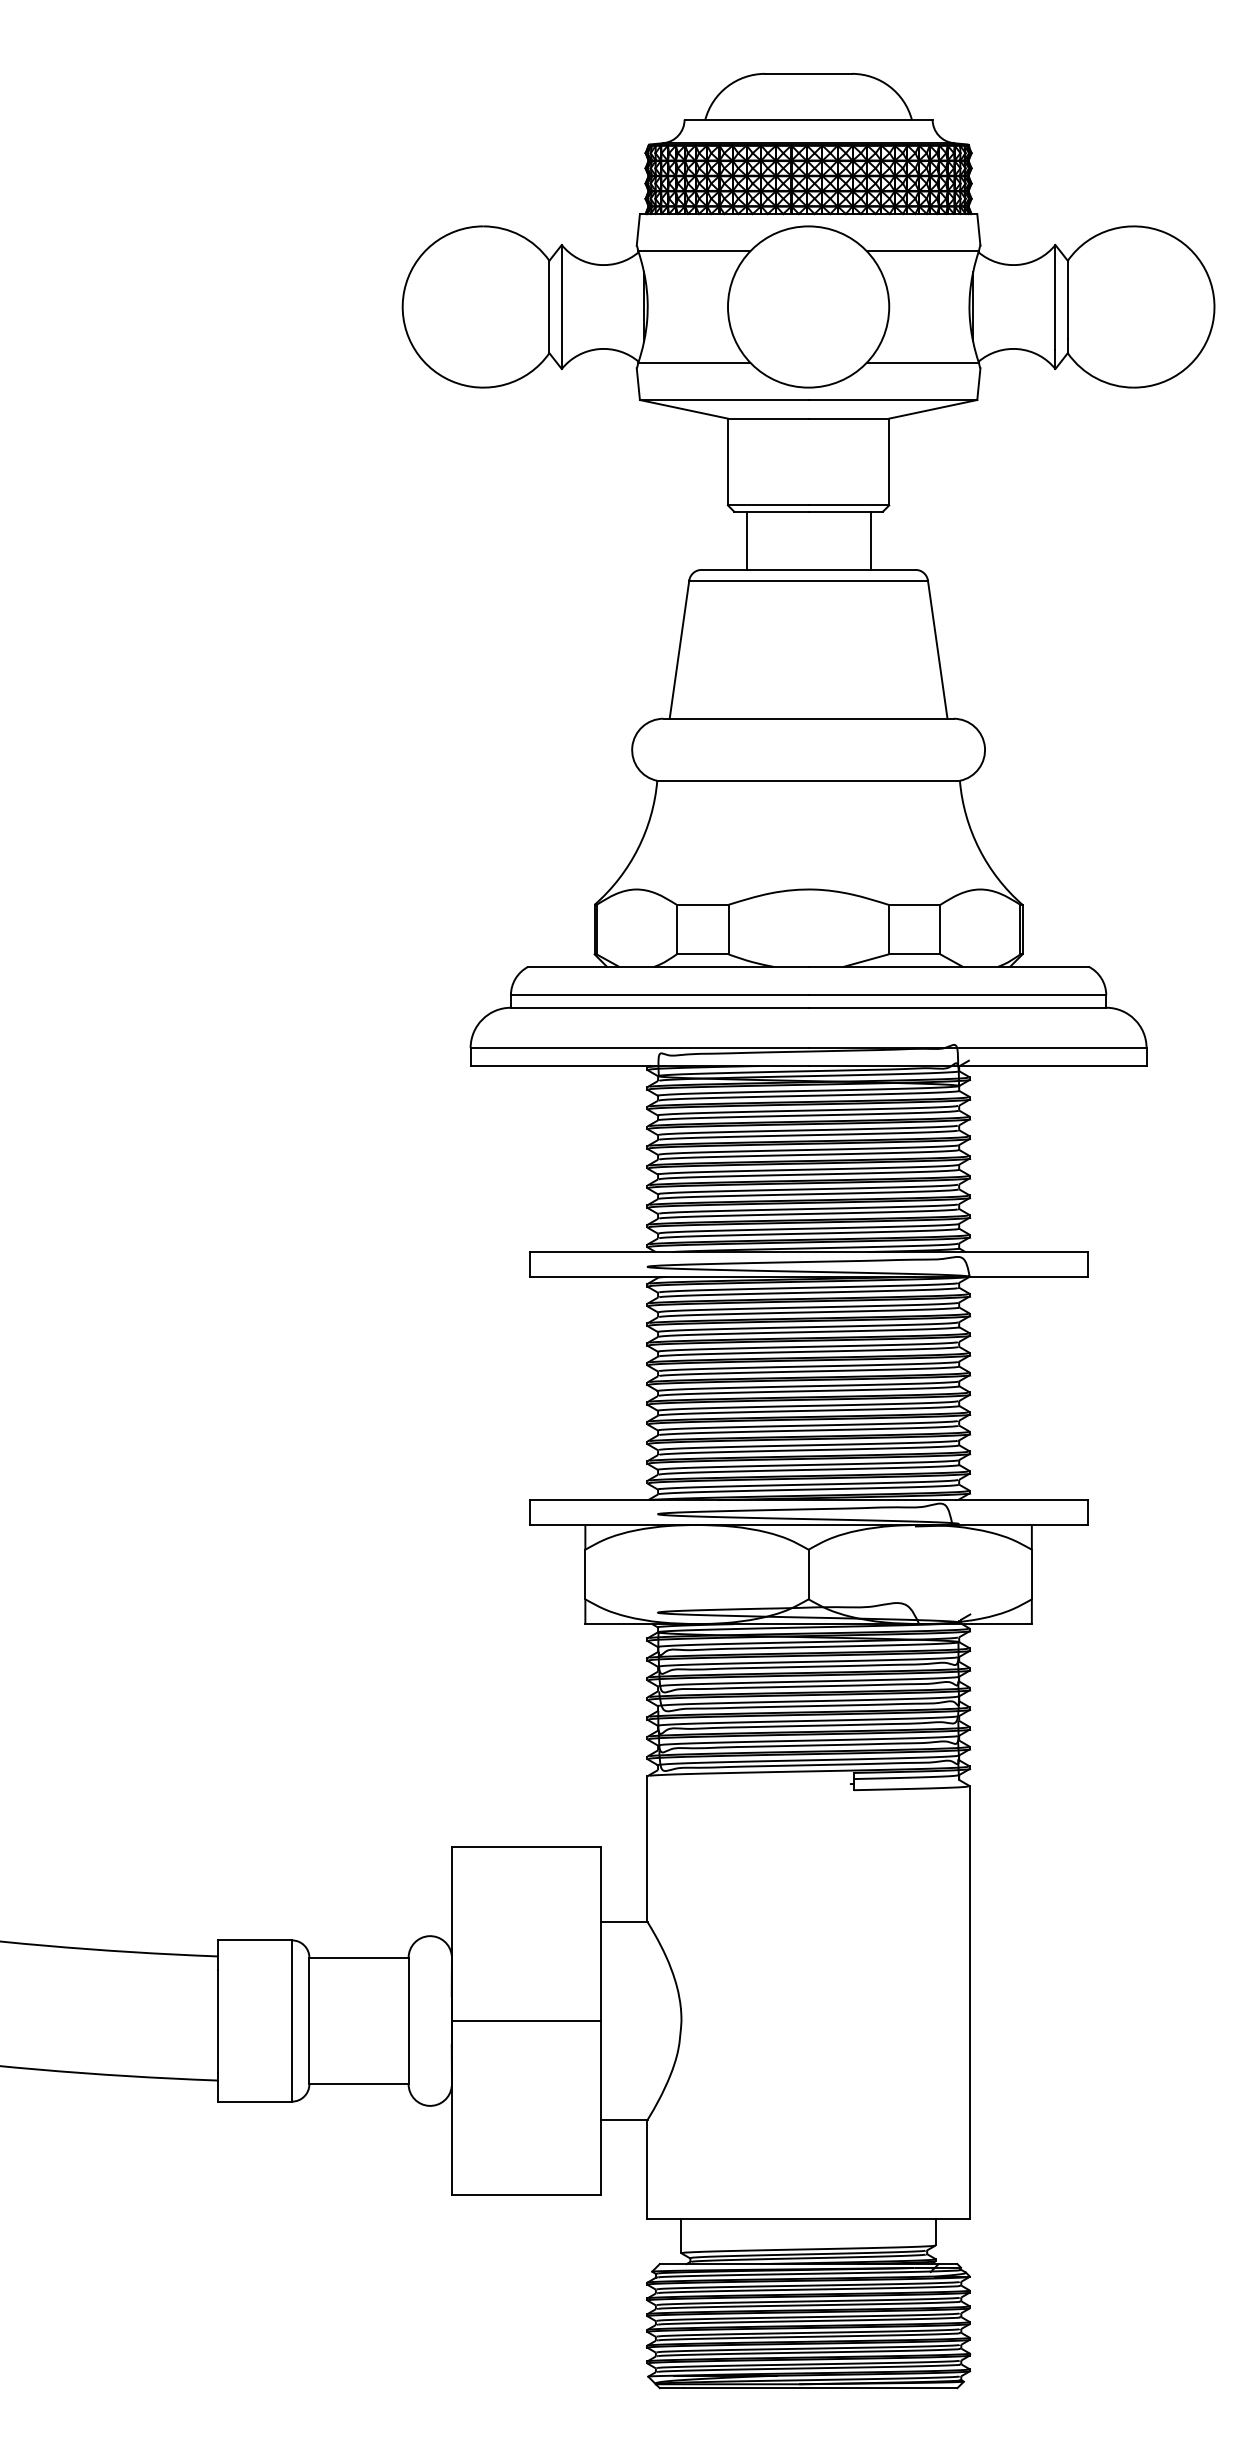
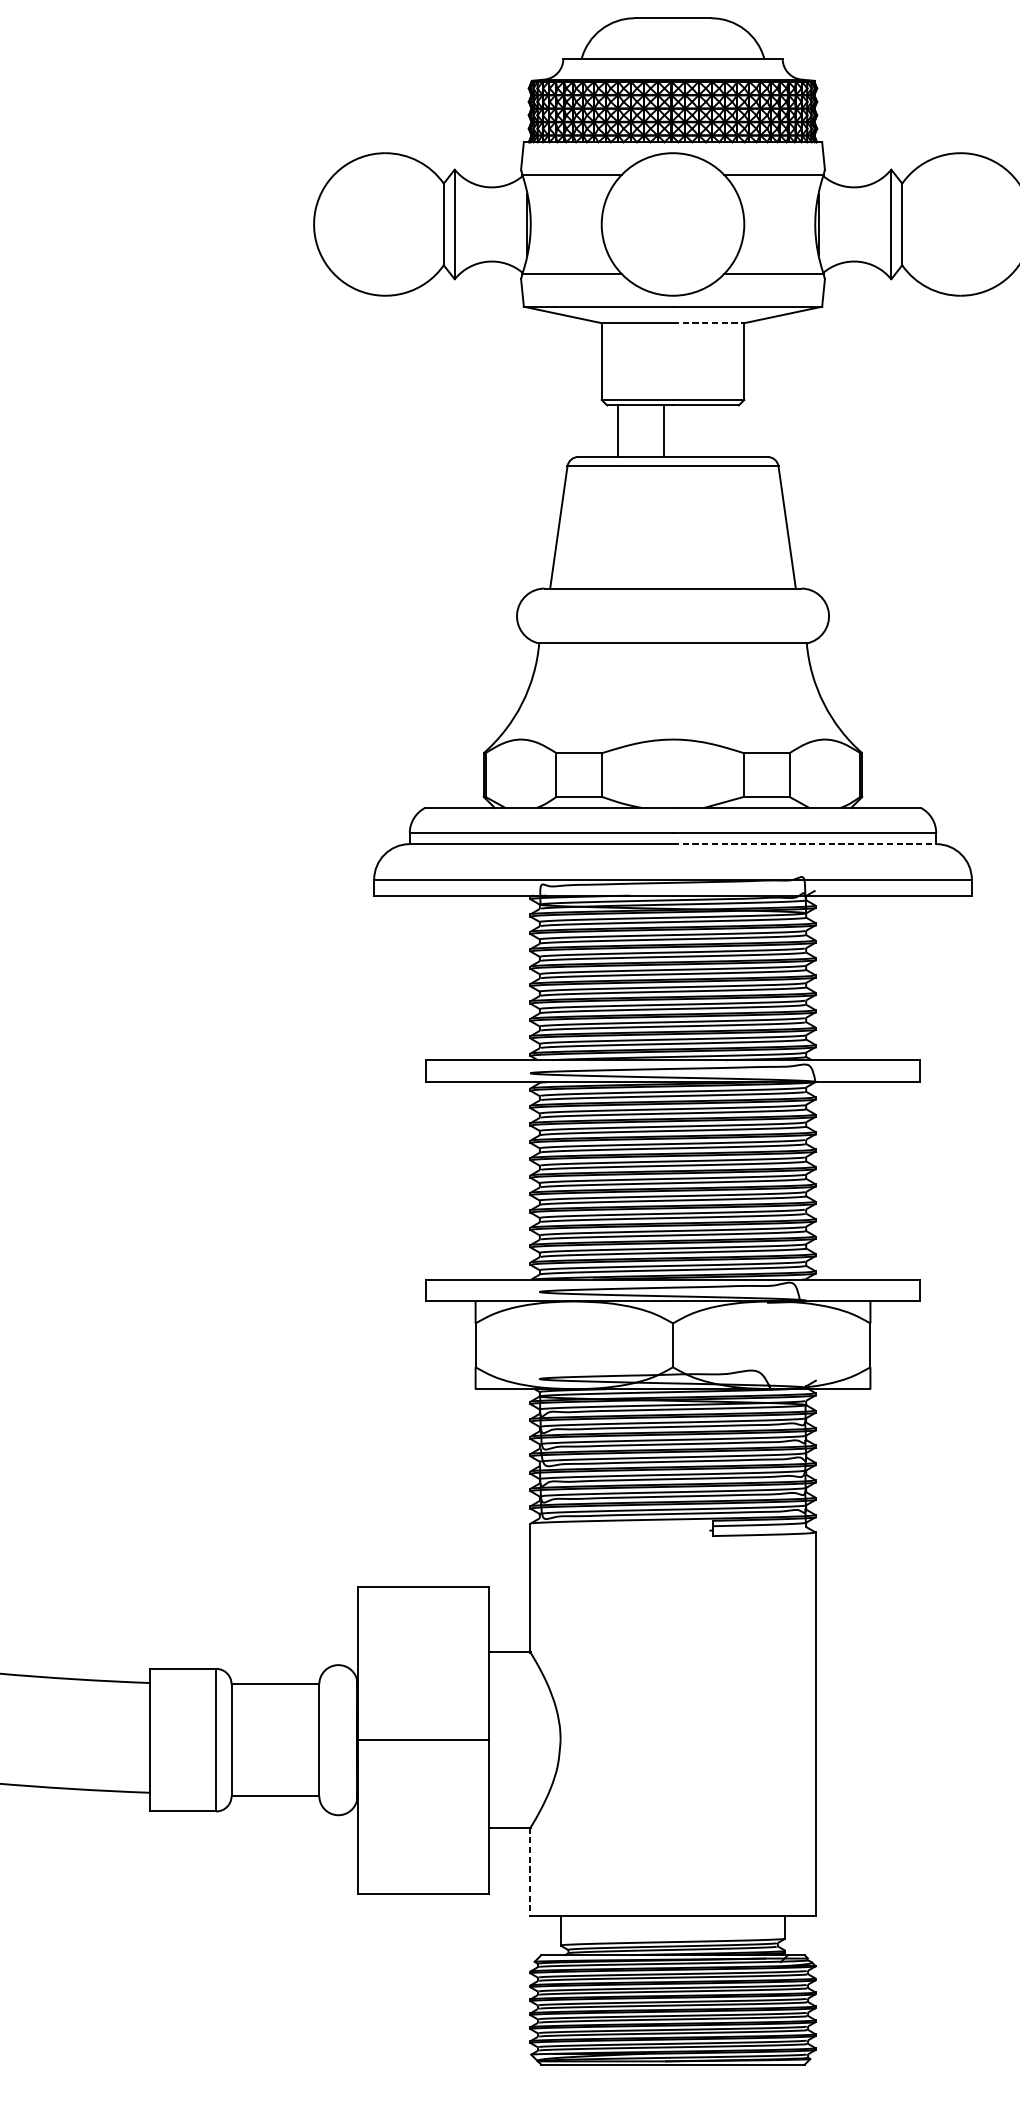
line: (849, 418) -> (709, 323), solid -> dashed
line: (870, 540) -> (664, 430), moved
line: (957, 1007) -> (804, 843), solid -> dashed
line: (647, 2169) -> (530, 1871), solid -> dashed

